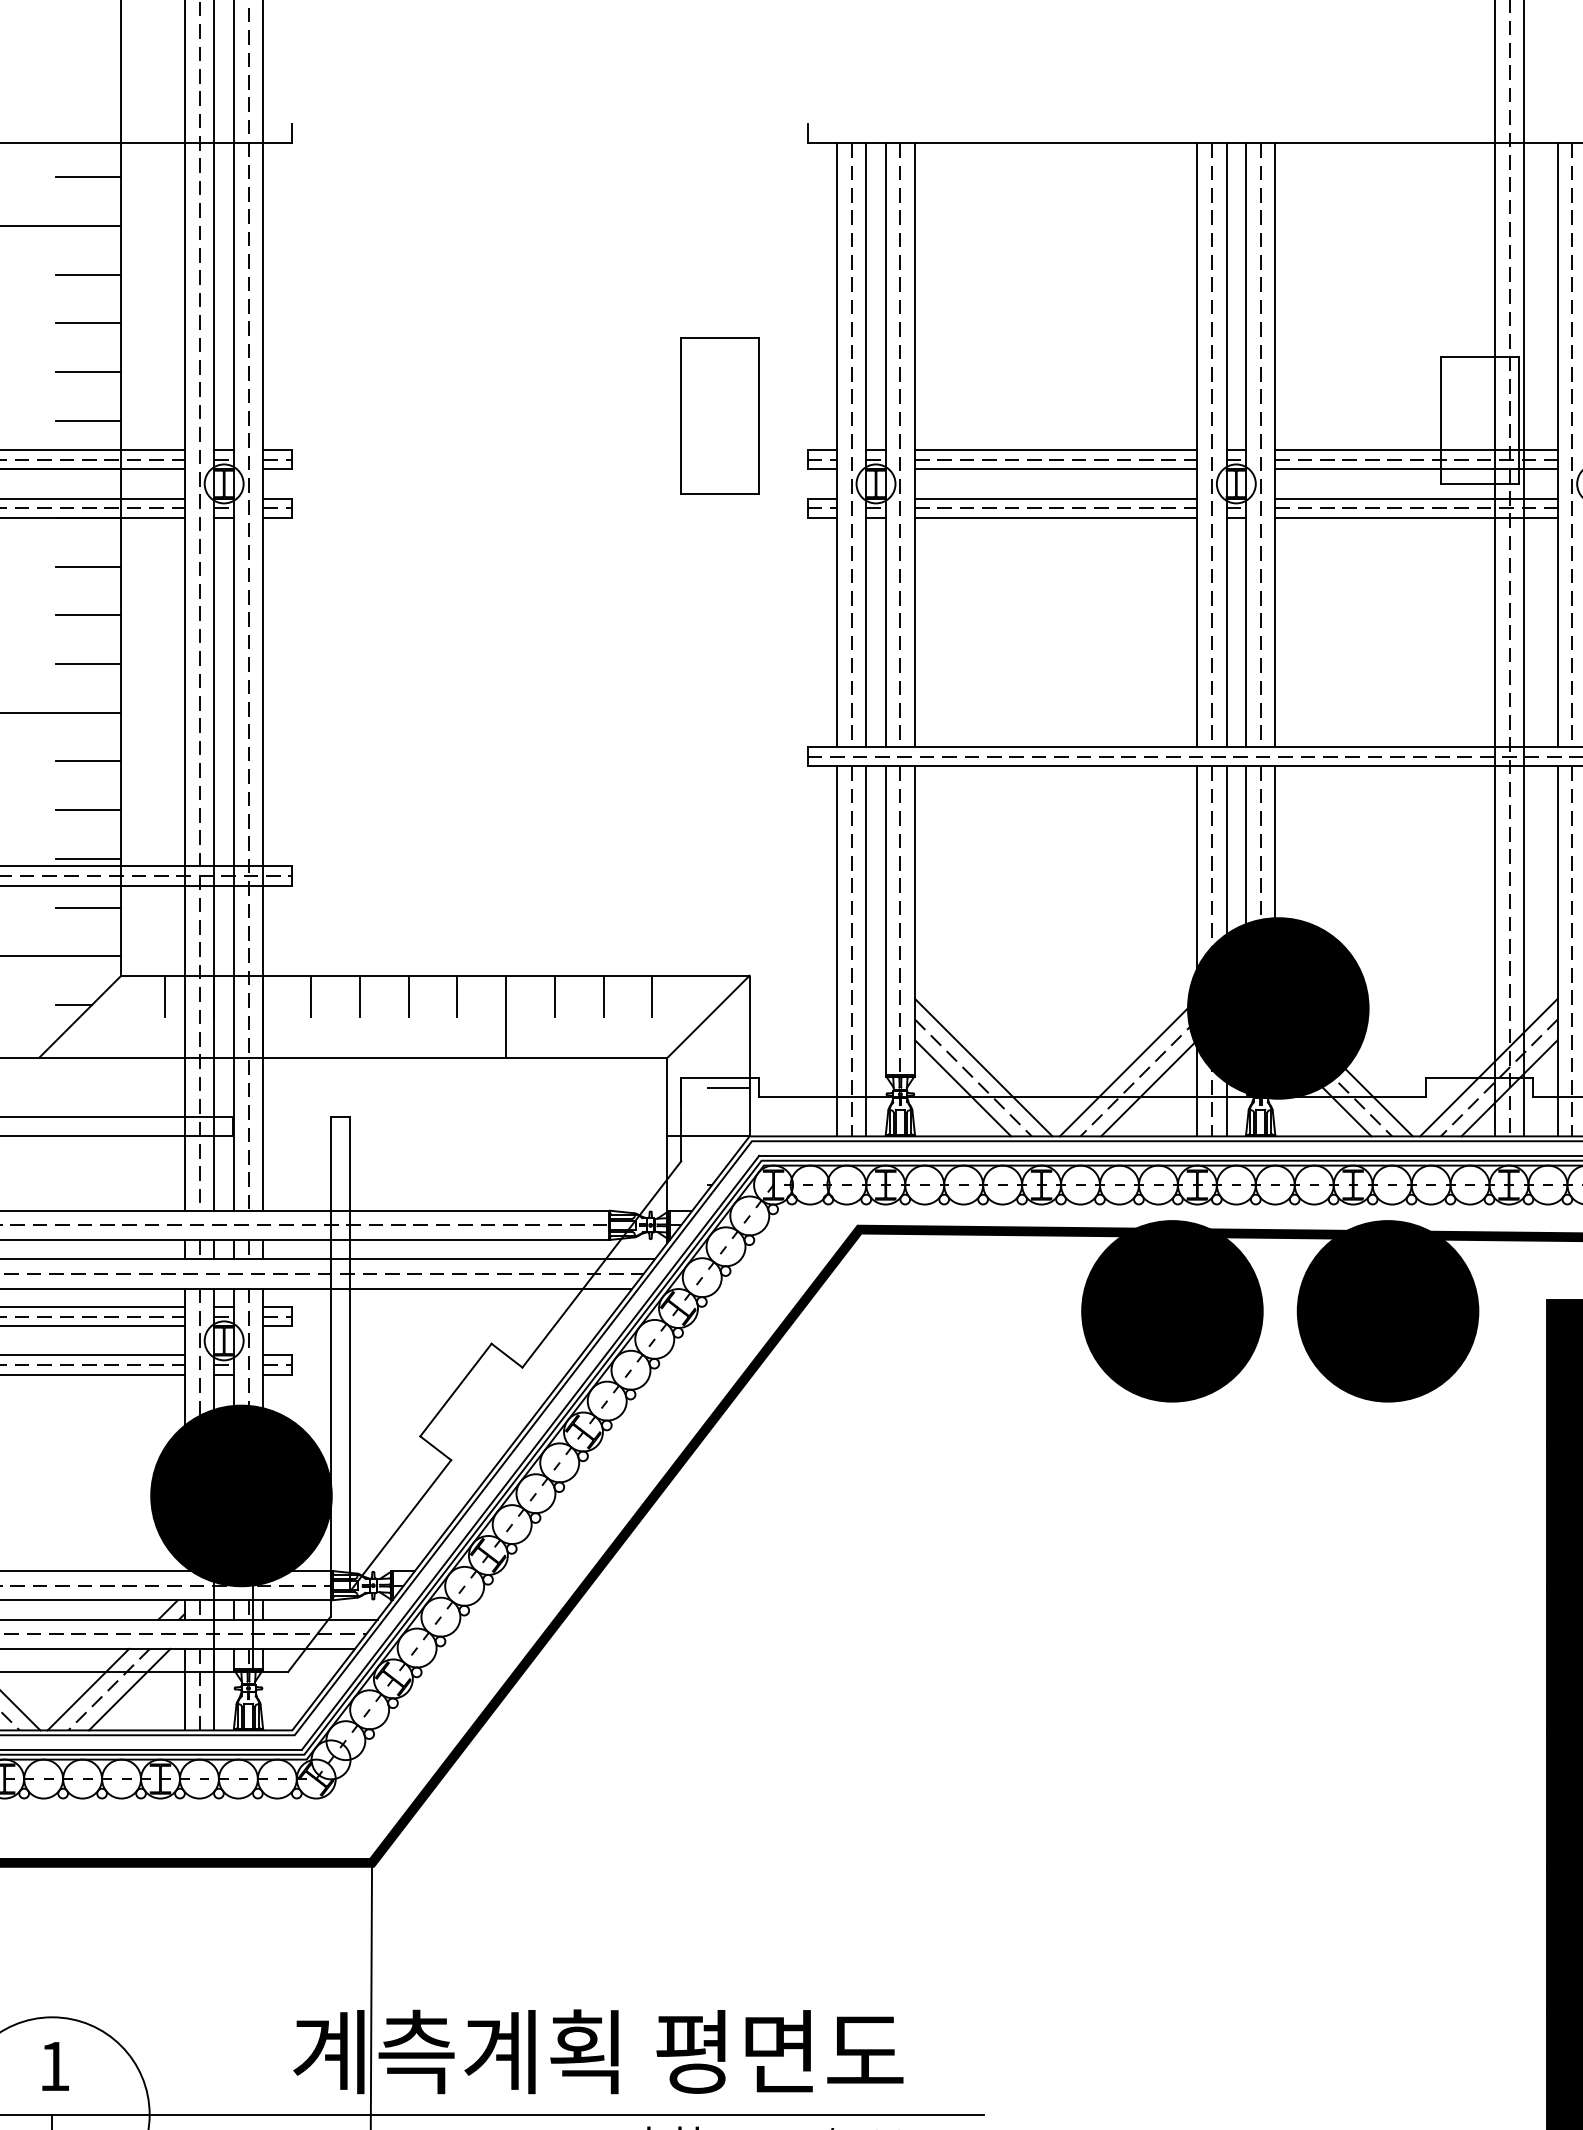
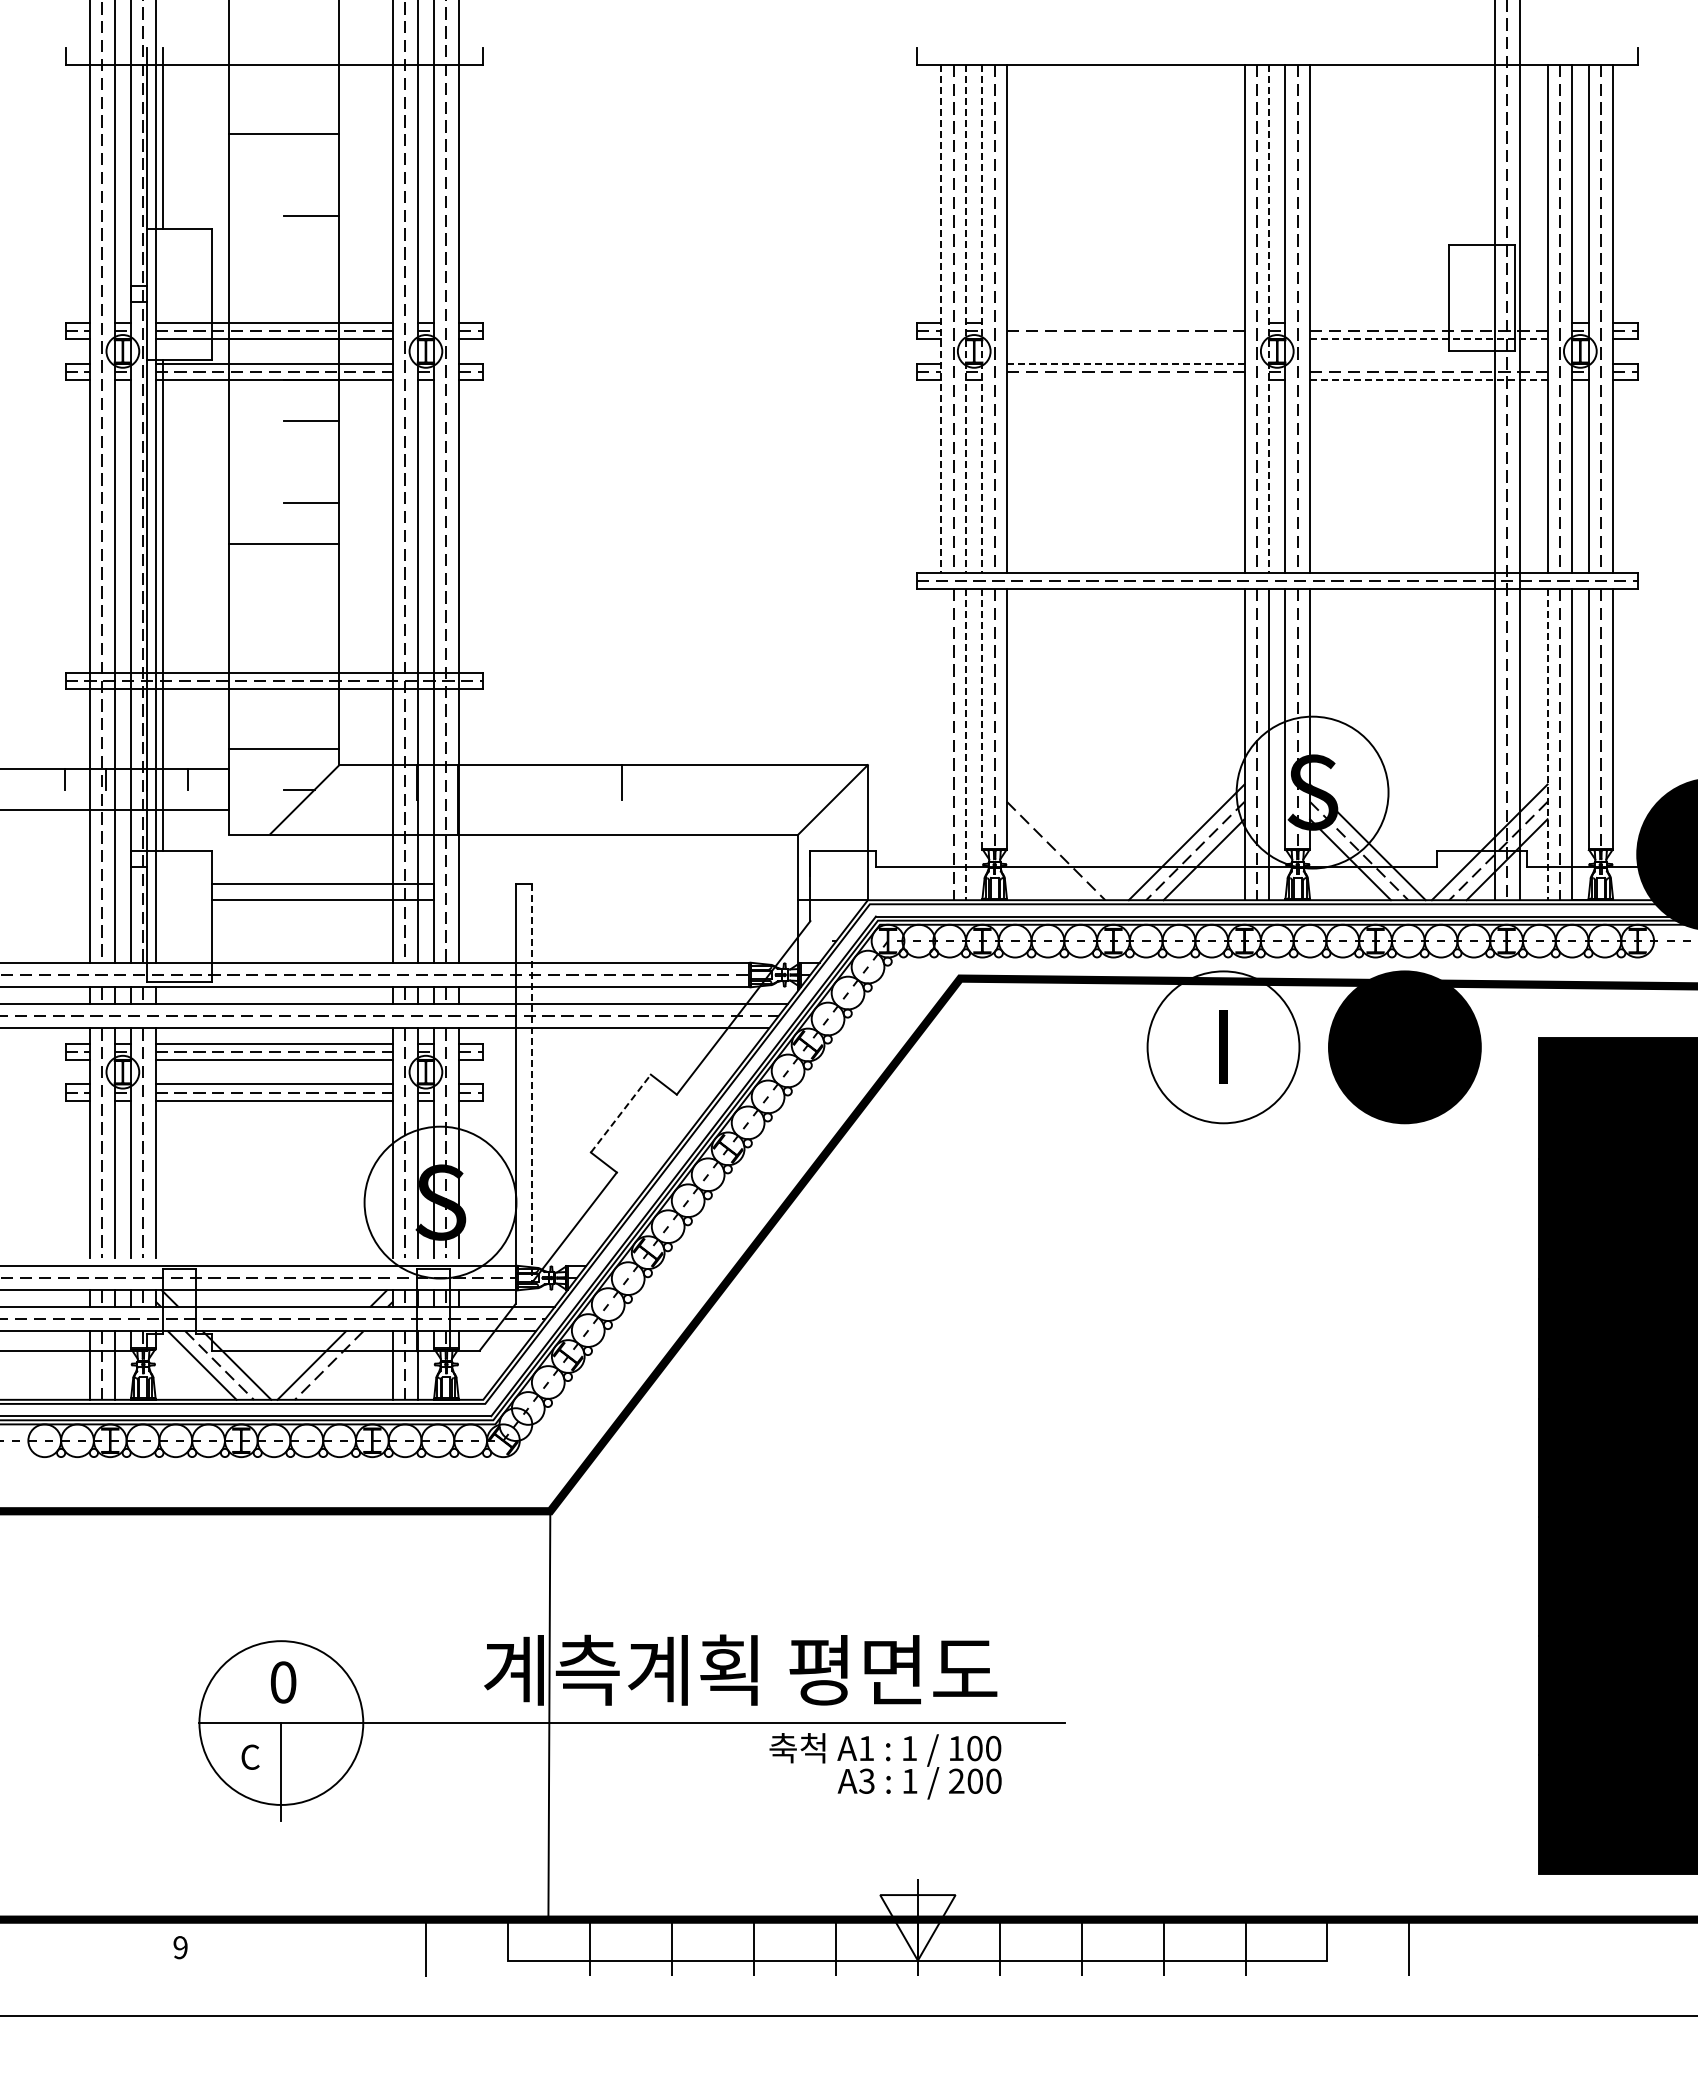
line: (88, 177) -> (311, 93), removed
line: (88, 274) -> (311, 175), removed
line: (88, 372) -> (311, 257), removed
part: (719, 416) -> (842, 294), removed
line: (88, 421) -> (311, 298), removed
line: (837, 444) -> (941, 318), solid -> dashed
line: (866, 444) -> (966, 318), solid -> dashed
line: (885, 444) -> (982, 318), solid -> dashed
line: (1227, 444) -> (1269, 318), solid -> dashed
line: (1055, 449) -> (1125, 322), removed
line: (1416, 449) -> (1428, 322), removed
line: (1055, 469) -> (1125, 339), removed
line: (1416, 469) -> (1428, 339), solid -> dashed
line: (1055, 498) -> (1125, 363), solid -> dashed
line: (1416, 498) -> (1428, 363), removed
line: (1055, 518) -> (1125, 380), removed
line: (1416, 518) -> (1428, 380), solid -> dashed
line: (88, 614) -> (311, 461), removed
line: (88, 761) -> (311, 584), removed
line: (88, 809) -> (311, 625), removed
line: (88, 858) -> (311, 666), removed
line: (88, 907) -> (311, 707), removed
line: (885, 920) -> (982, 718), solid -> dashed
line: (837, 951) -> (941, 744), removed
line: (866, 951) -> (966, 744), solid -> dashed
line: (1557, 951) -> (1547, 744), solid -> dashed
line: (165, 996) -> (376, 782), removed
line: (311, 996) -> (499, 782), removed
line: (360, 996) -> (540, 782), removed
line: (409, 996) -> (581, 782), removed
line: (555, 996) -> (704, 782), removed
line: (604, 996) -> (745, 782), removed
line: (651, 996) -> (785, 782), removed
fill: (1278, 1008) -> (1312, 792), removed
line: (506, 1016) -> (663, 799), removed
line: (983, 1067) -> (1064, 842), removed
line: (728, 1088) -> (850, 859), removed
line: (963, 1088) -> (1047, 859), removed
fill: (1172, 1311) -> (1223, 1047), removed
line: (349, 1354) -> (531, 1083), solid -> dashed
line: (456, 1389) -> (621, 1113), solid -> dashed
fill: (241, 1495) -> (440, 1202), removed
line: (129, 1689) -> (346, 1365), removed
text: (54, 2066) -> (283, 1682), 1 -> 0

